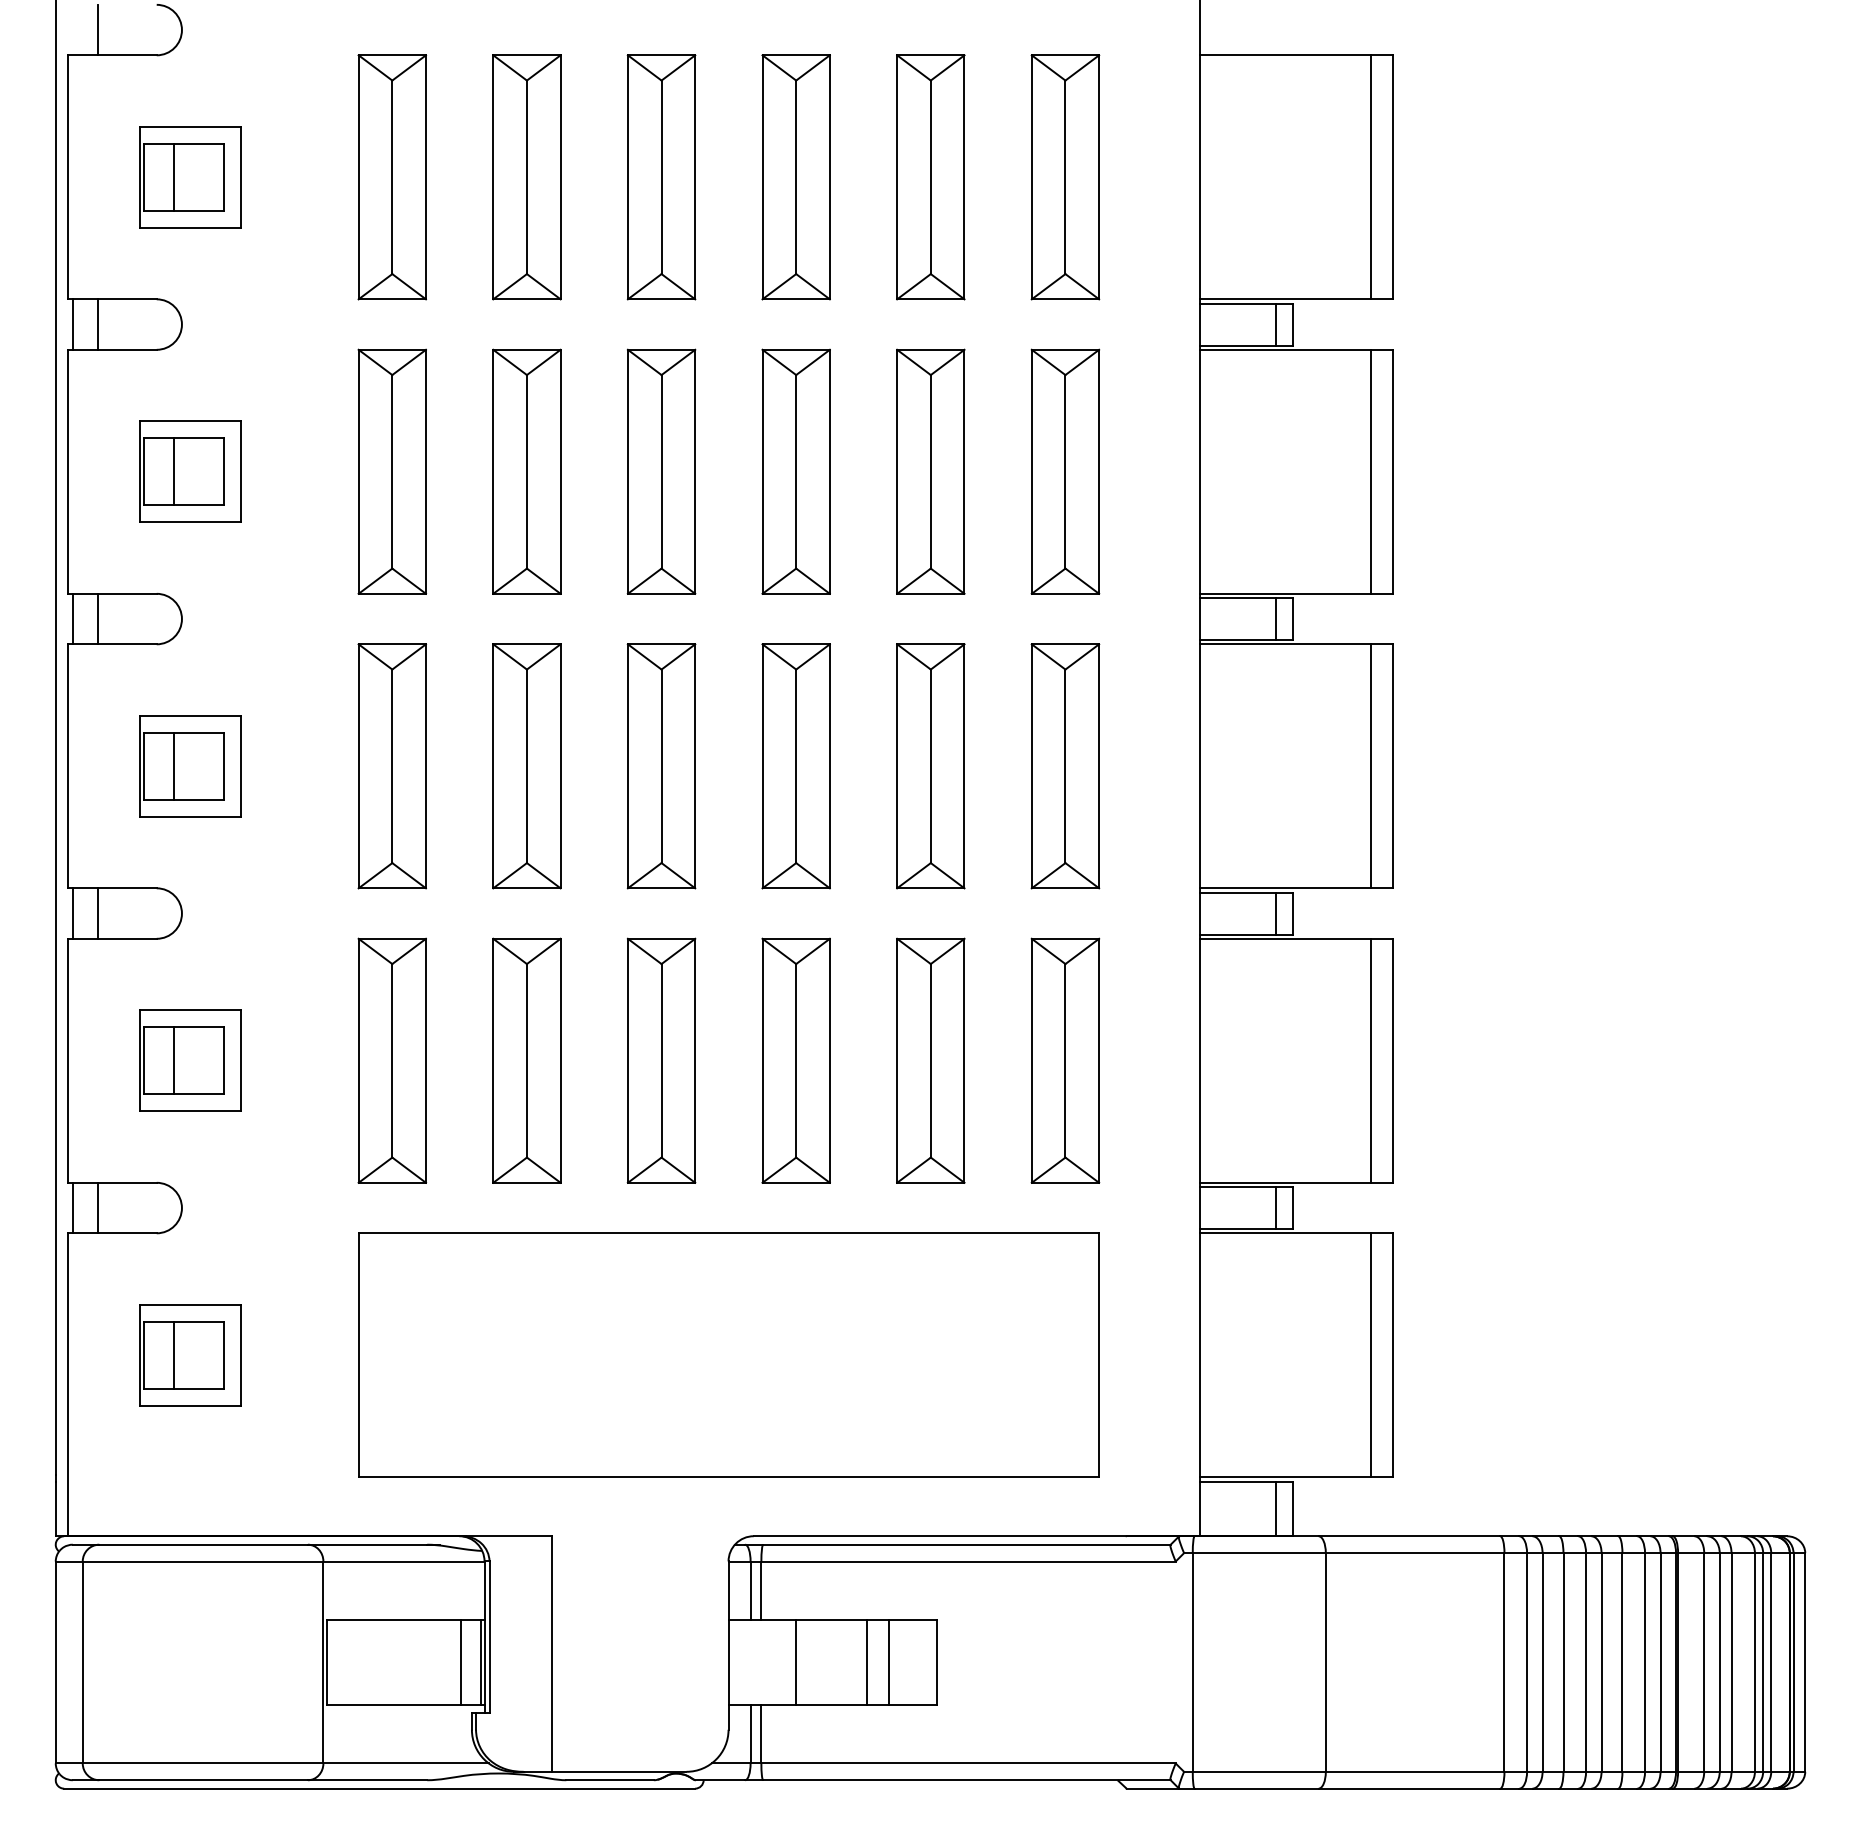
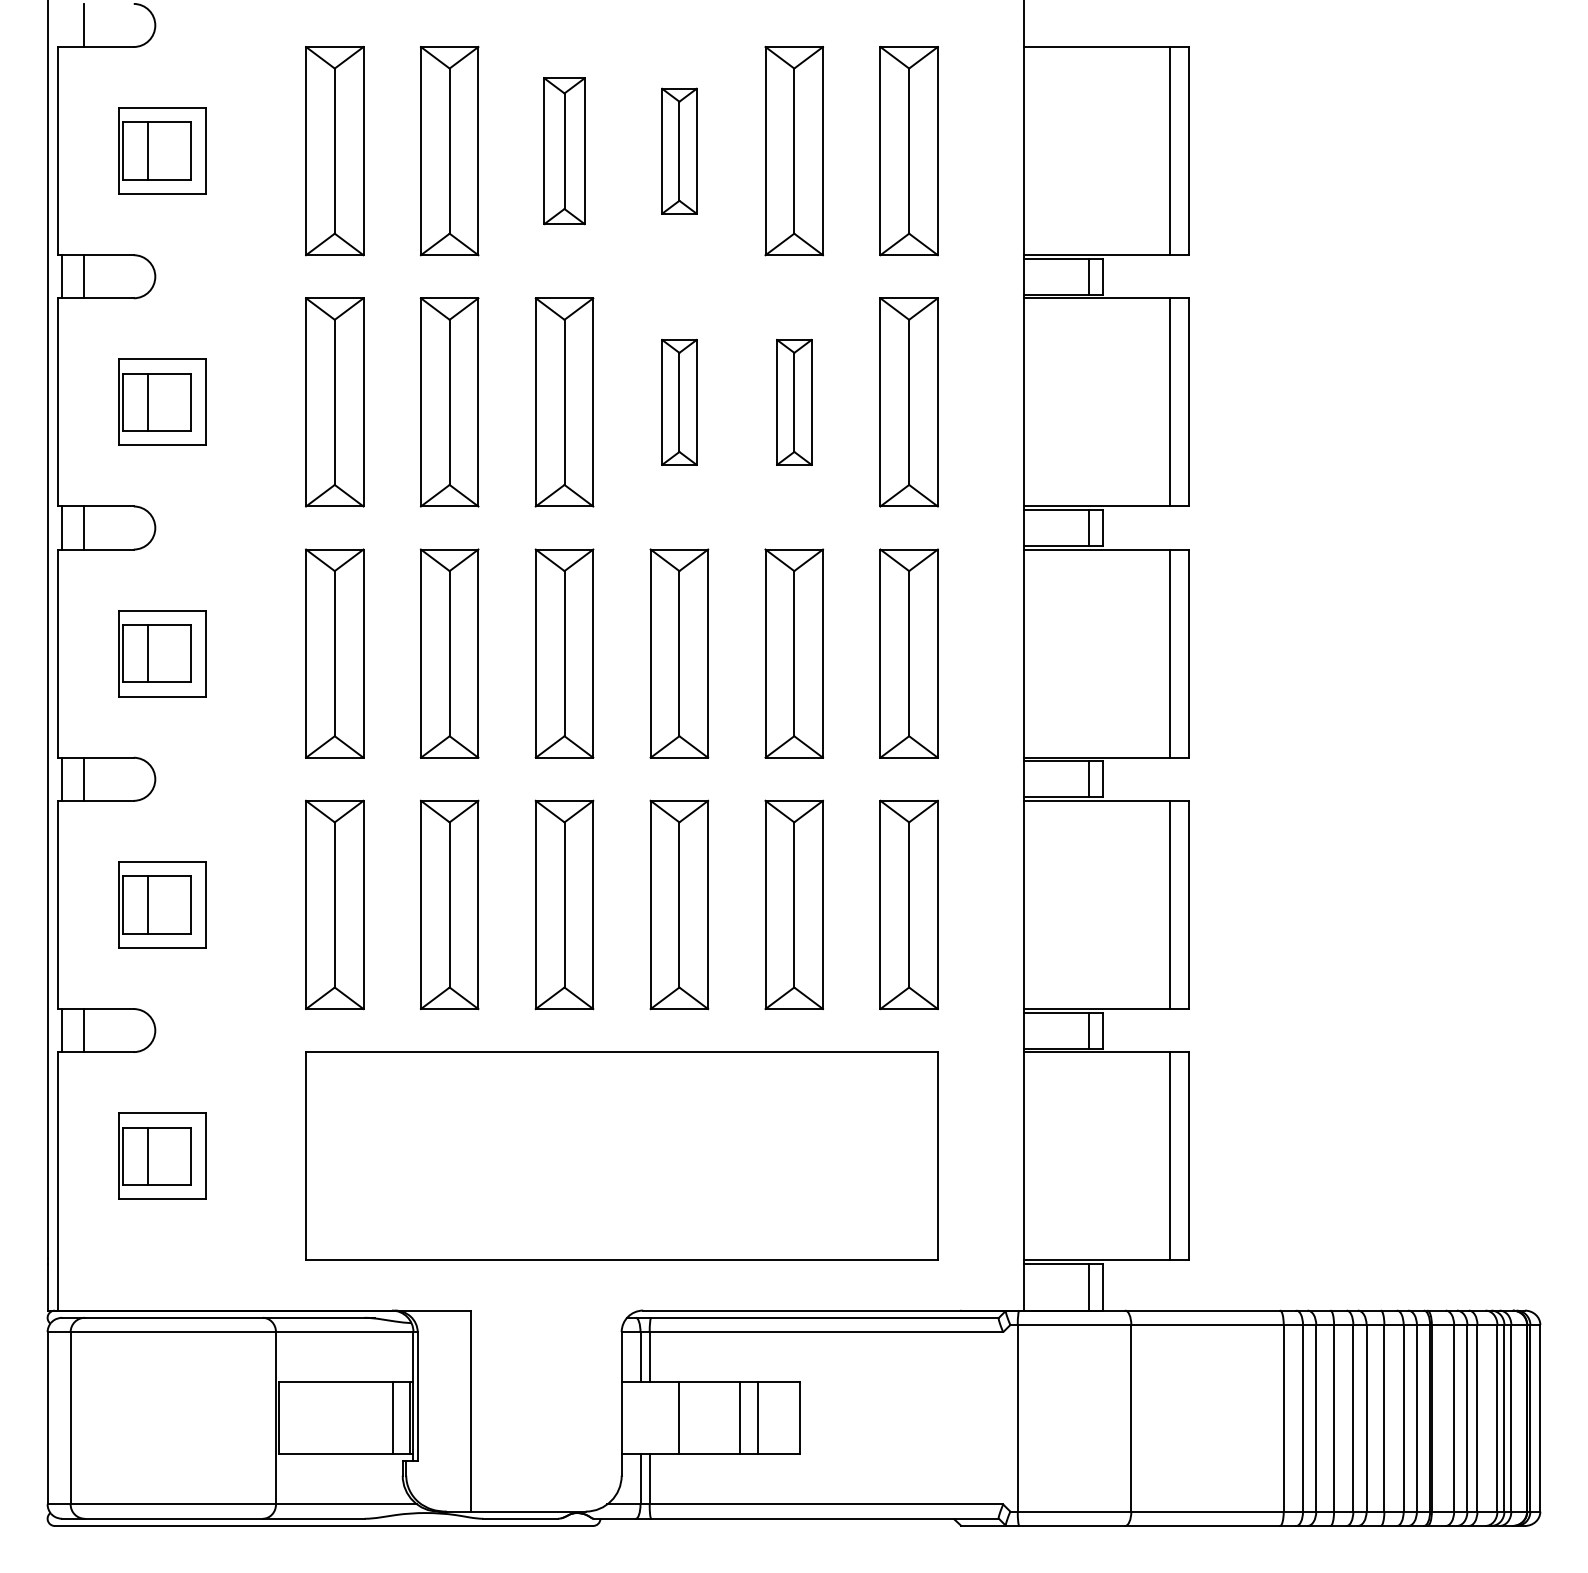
part: (661, 177) -> (564, 151), size x0.7
part: (796, 177) -> (679, 151), size x0.6
part: (796, 471) -> (679, 402), size x0.6
part: (931, 471) -> (794, 402), size x0.6

